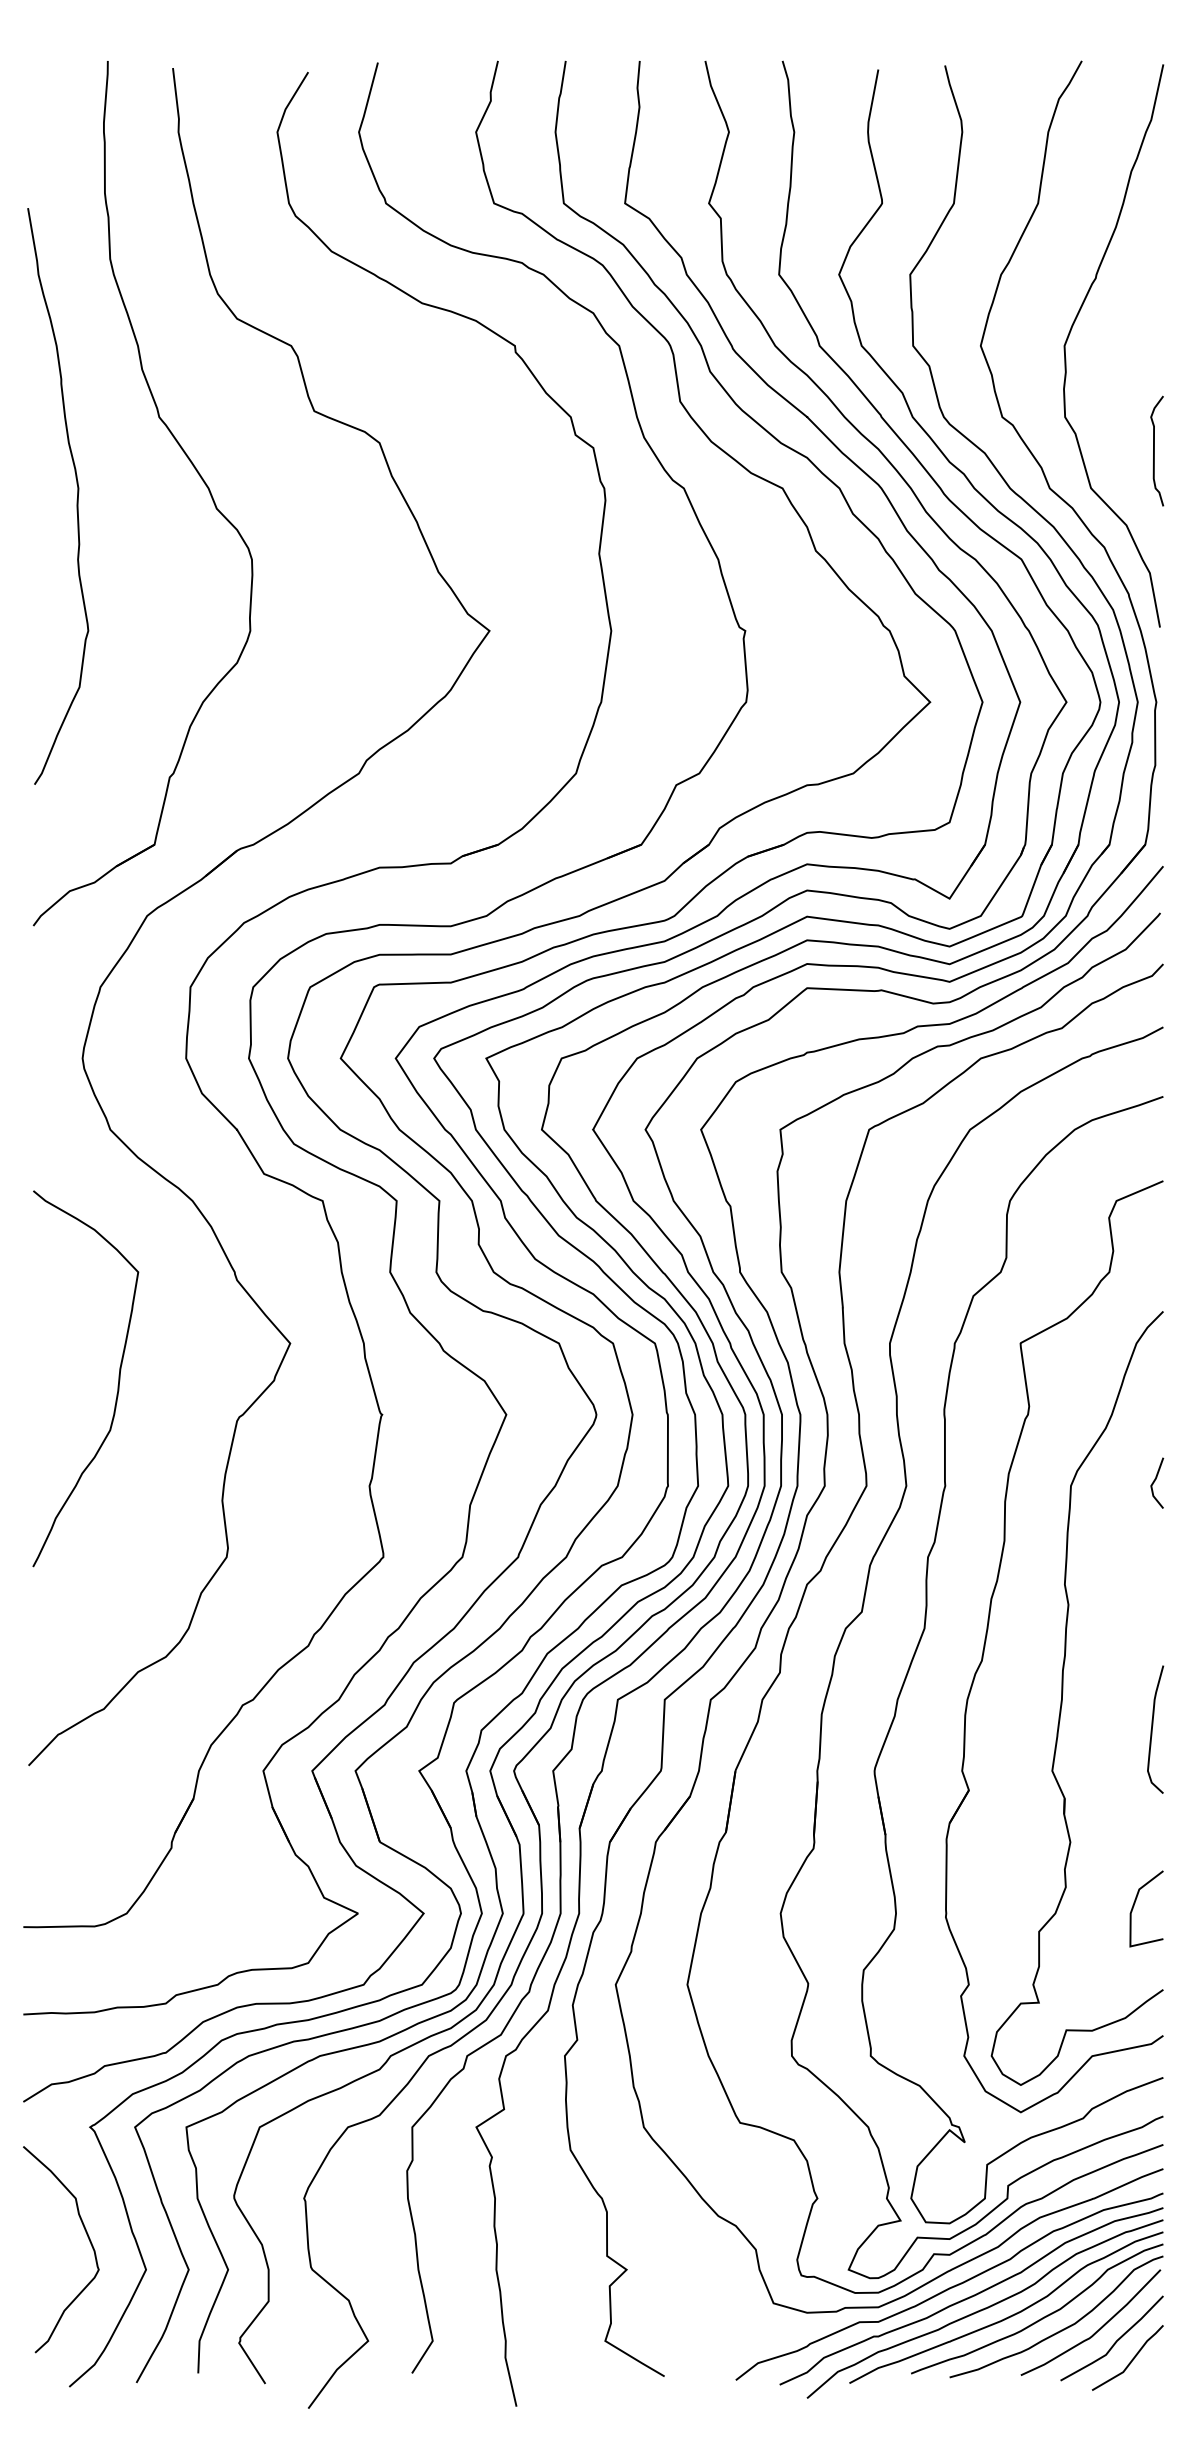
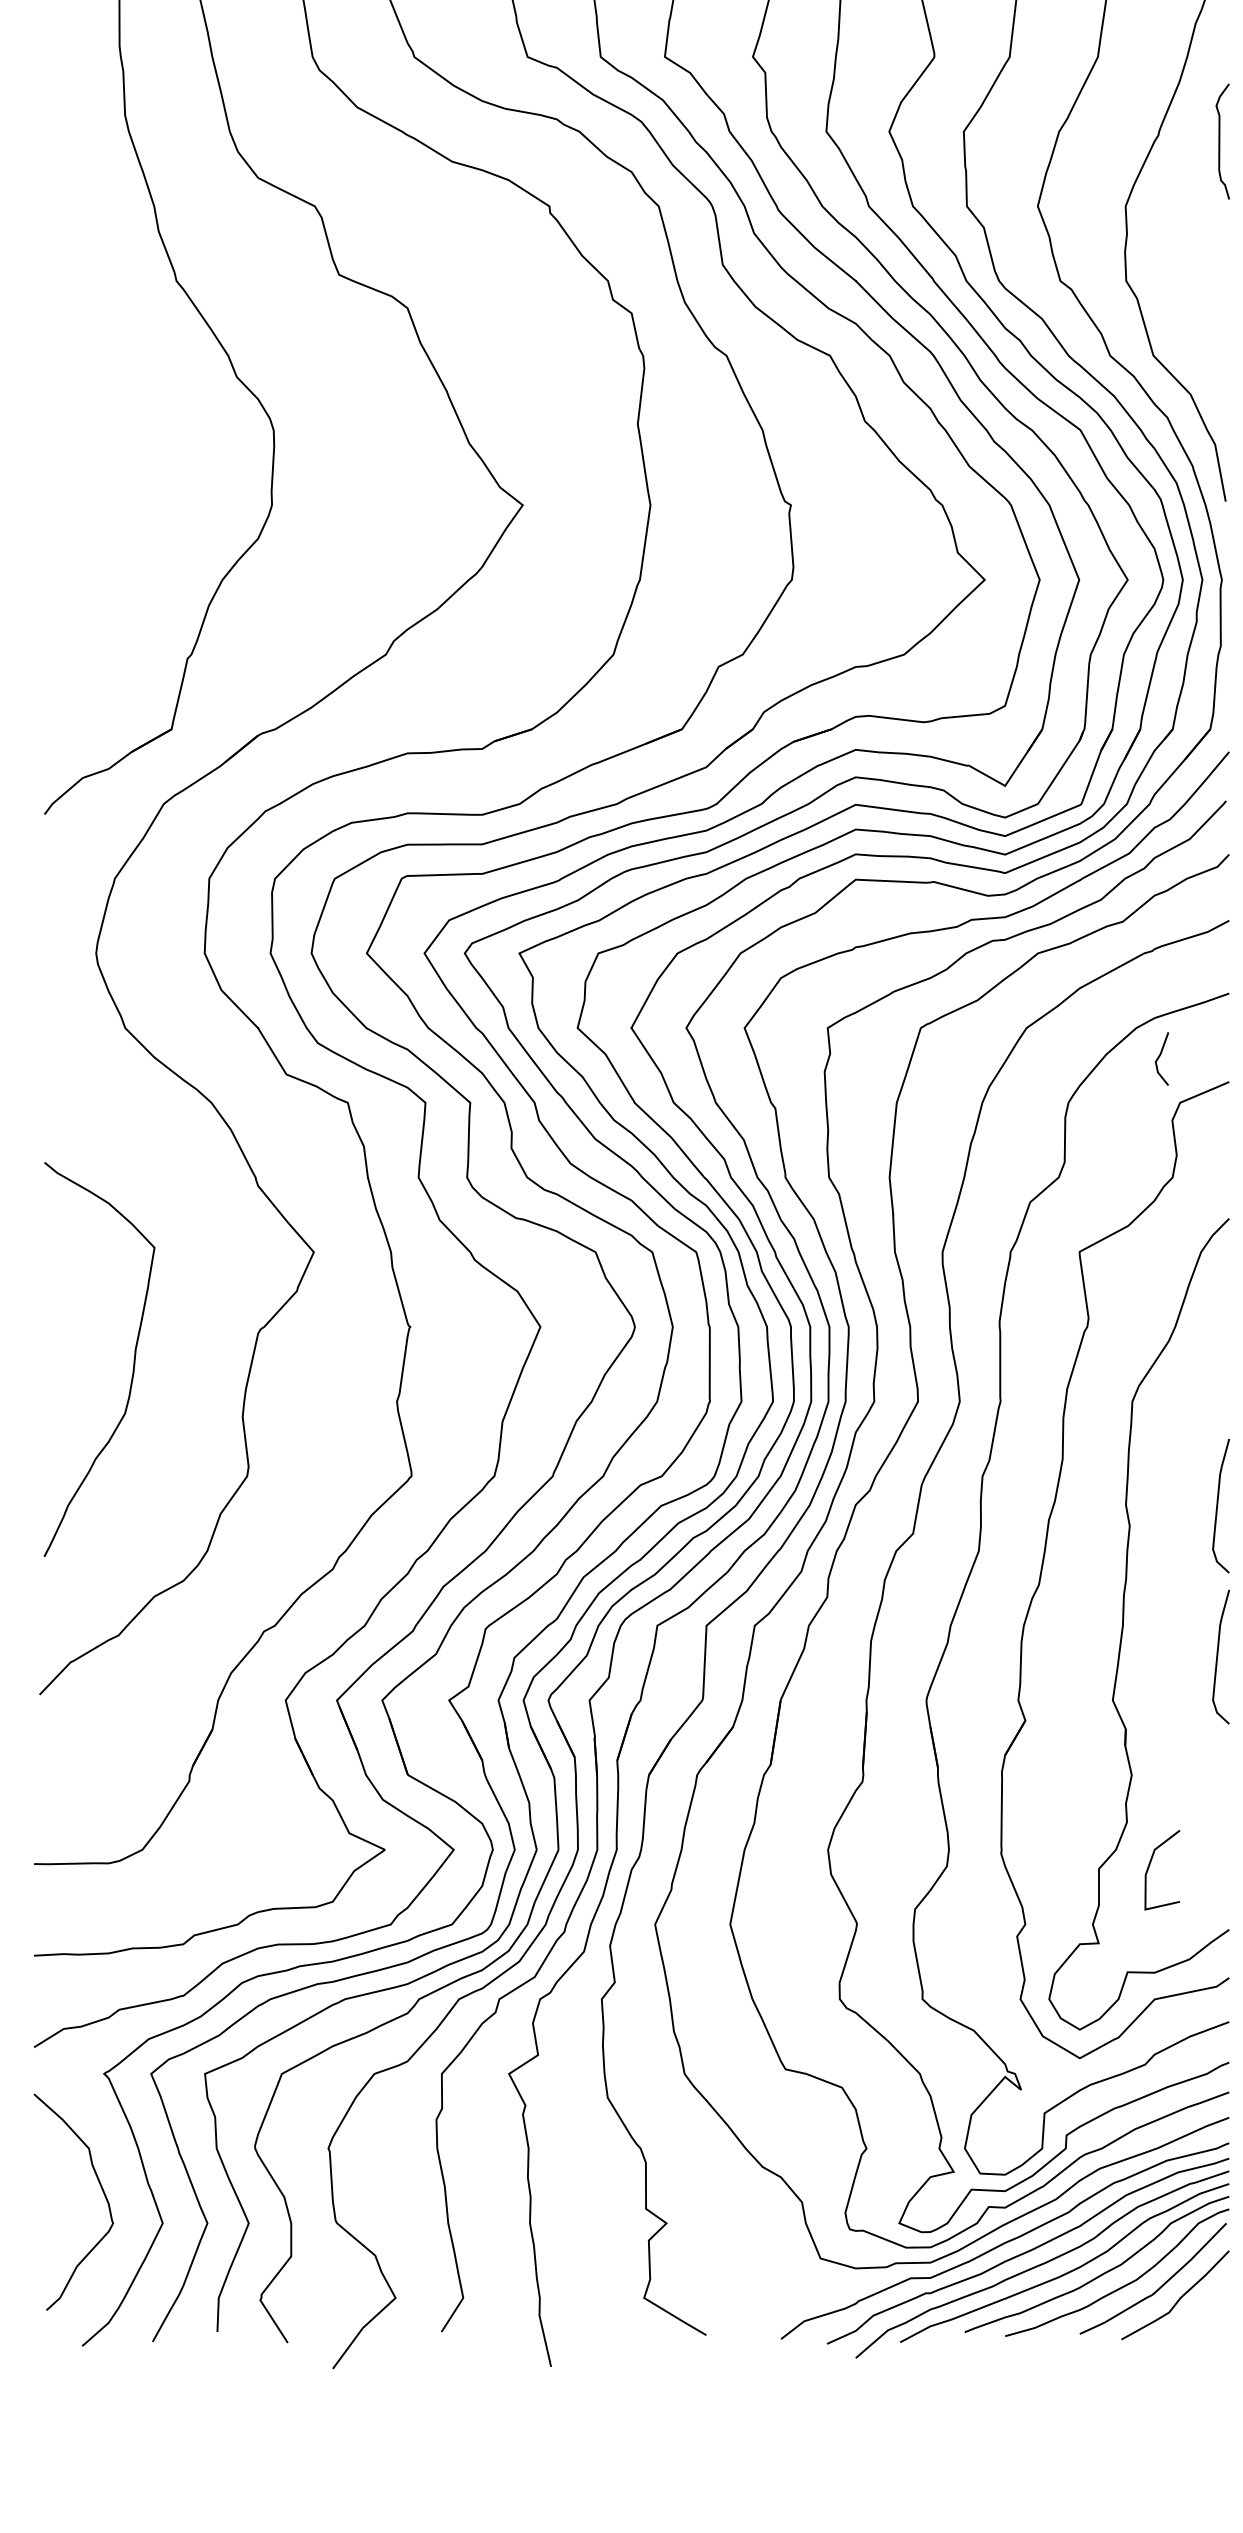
curve: (1154, 450) -> (1219, 140), moved
curve: (76, 499) -> (89, 367), removed
curve: (117, 1385) -> (132, 1366), moved
line: (1155, 1481) -> (1160, 1057), moved
curve: (1152, 1585) -> (1217, 1505), added
line: (1135, 1903) -> (1150, 1864), moved
line: (1131, 2359) -> (1195, 2317), removed

